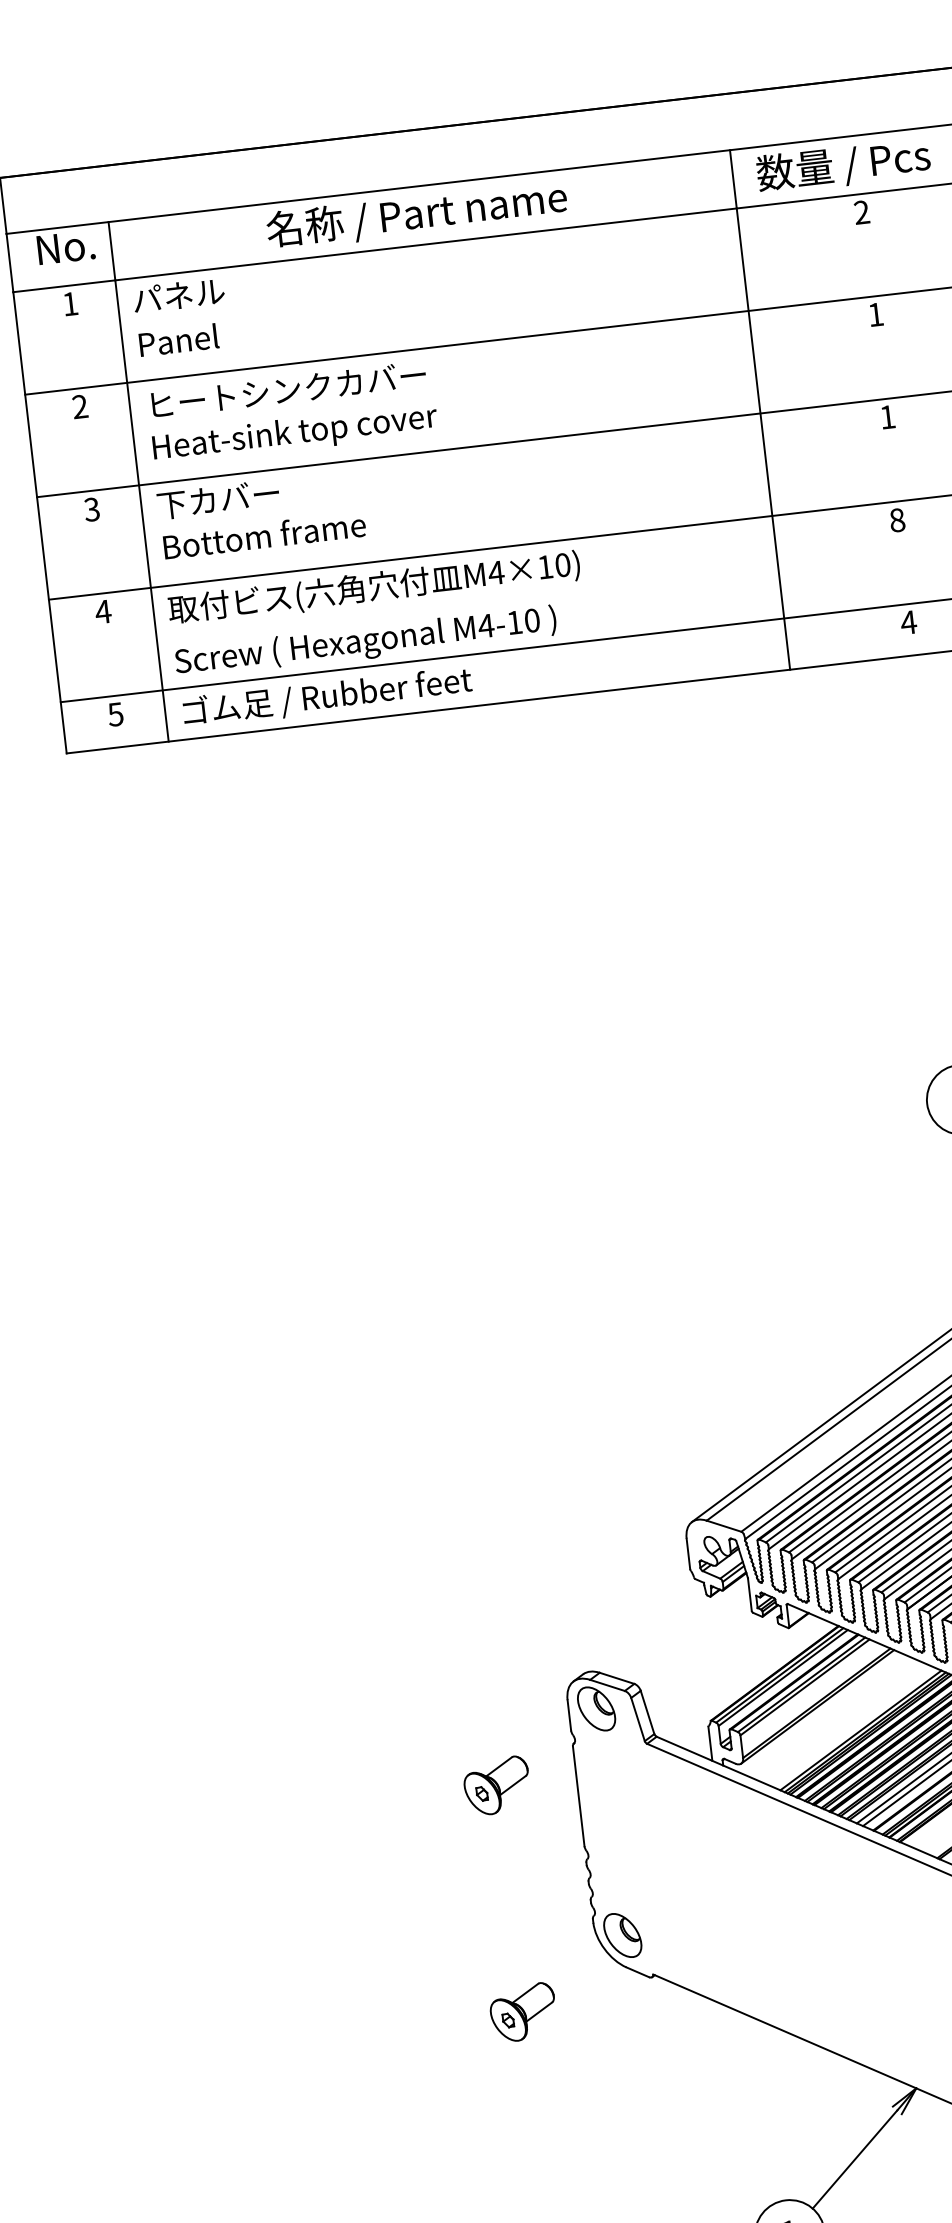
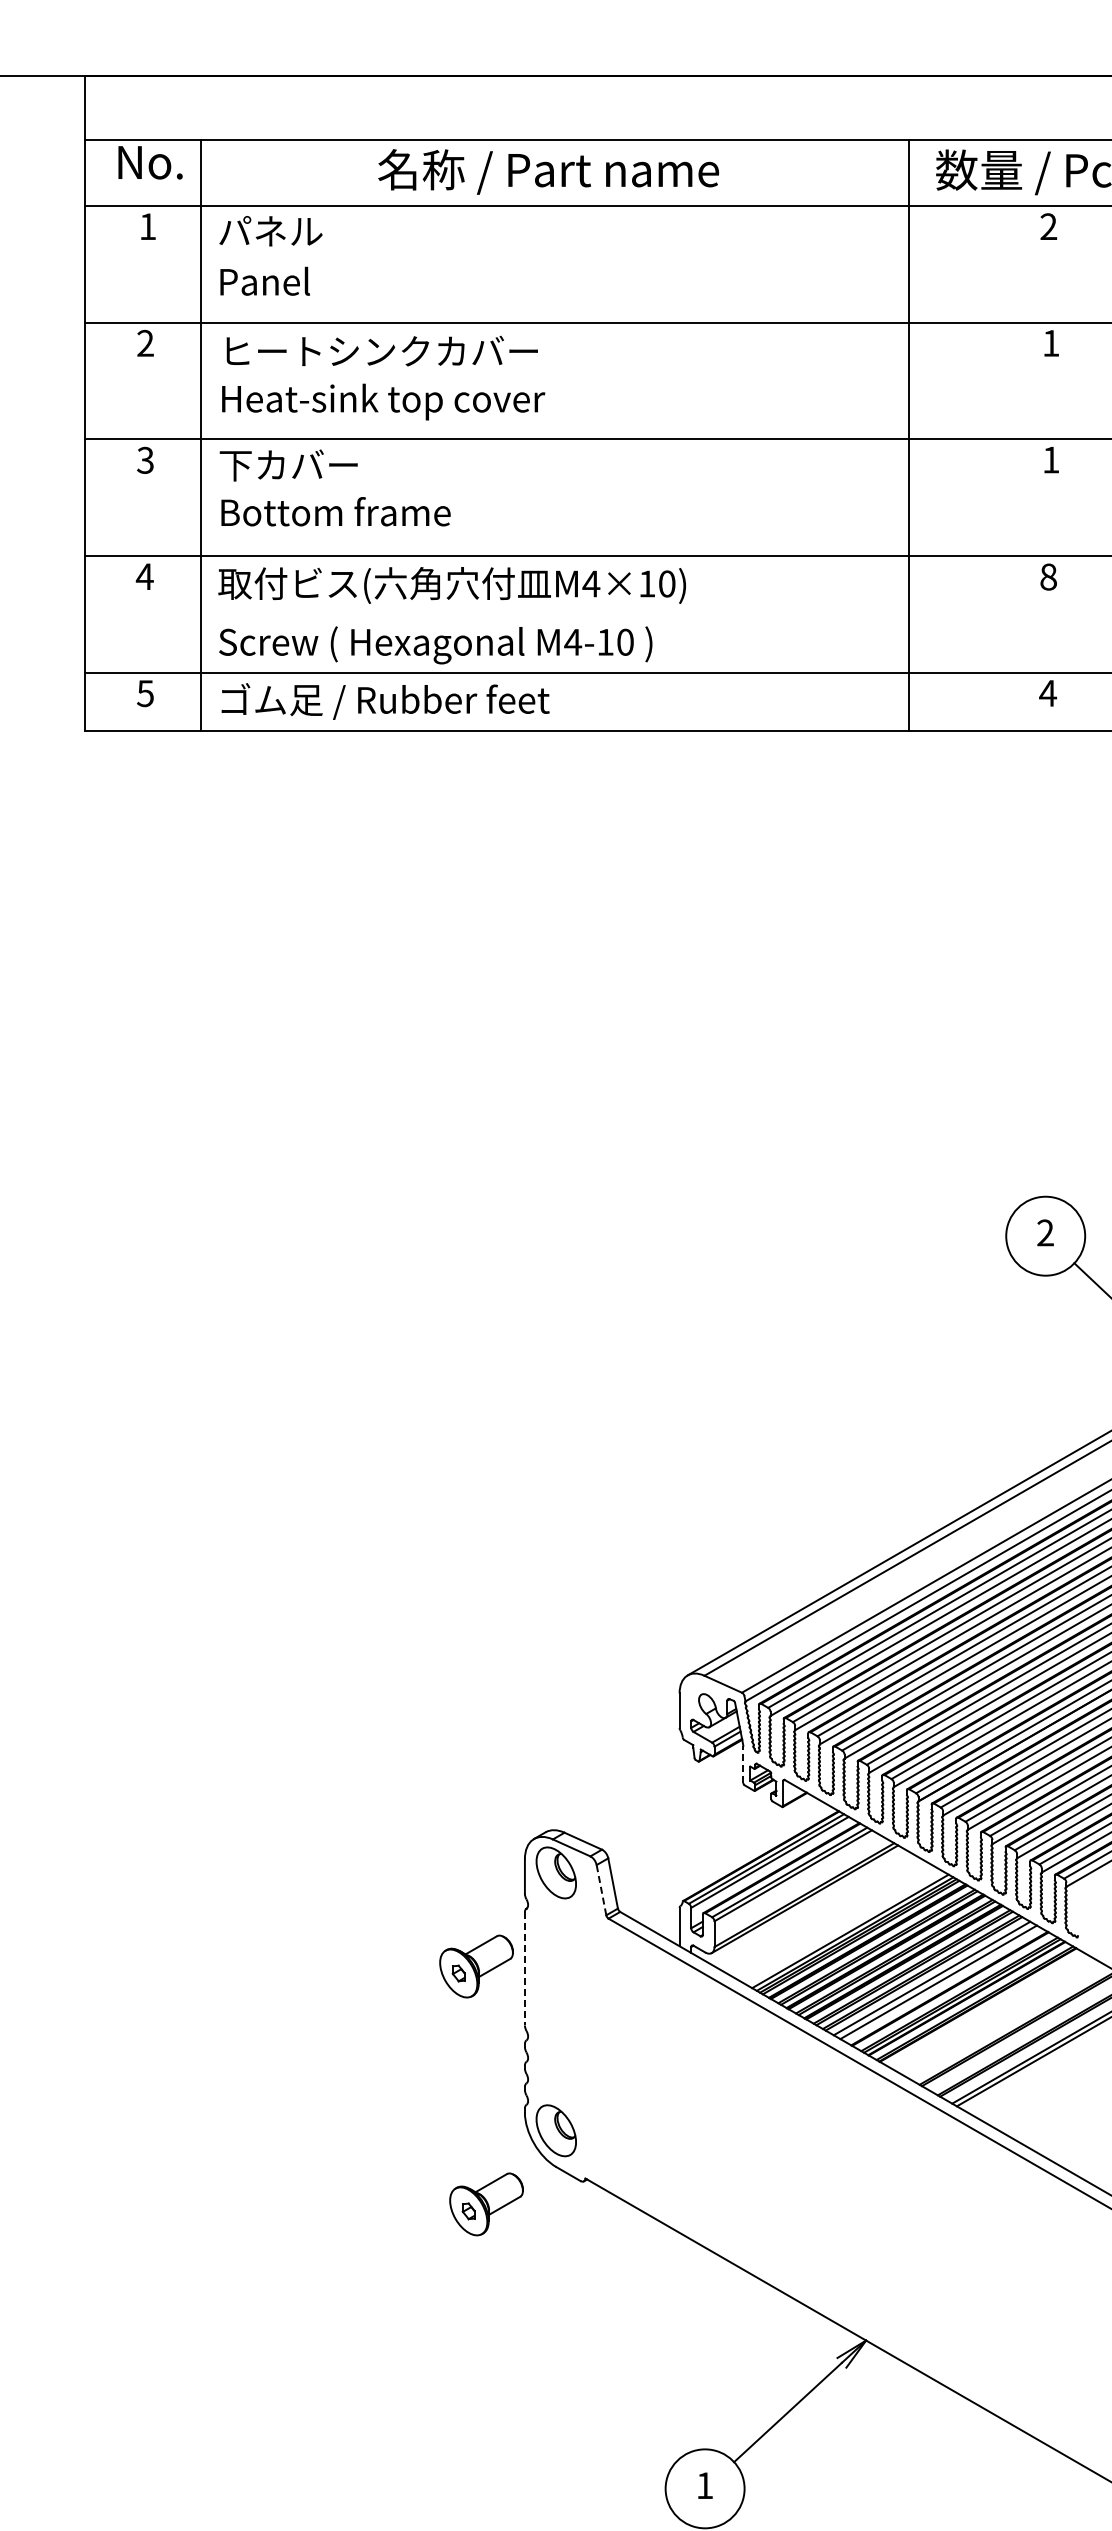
line: (750, 1594) -> (743, 1764), solid -> dashed
line: (638, 1719) -> (601, 1890), solid -> dashed
part: (497, 1785) -> (476, 1966), moved
line: (578, 1796) -> (524, 1968), solid -> dashed
part: (523, 2012) -> (486, 2204), moved

